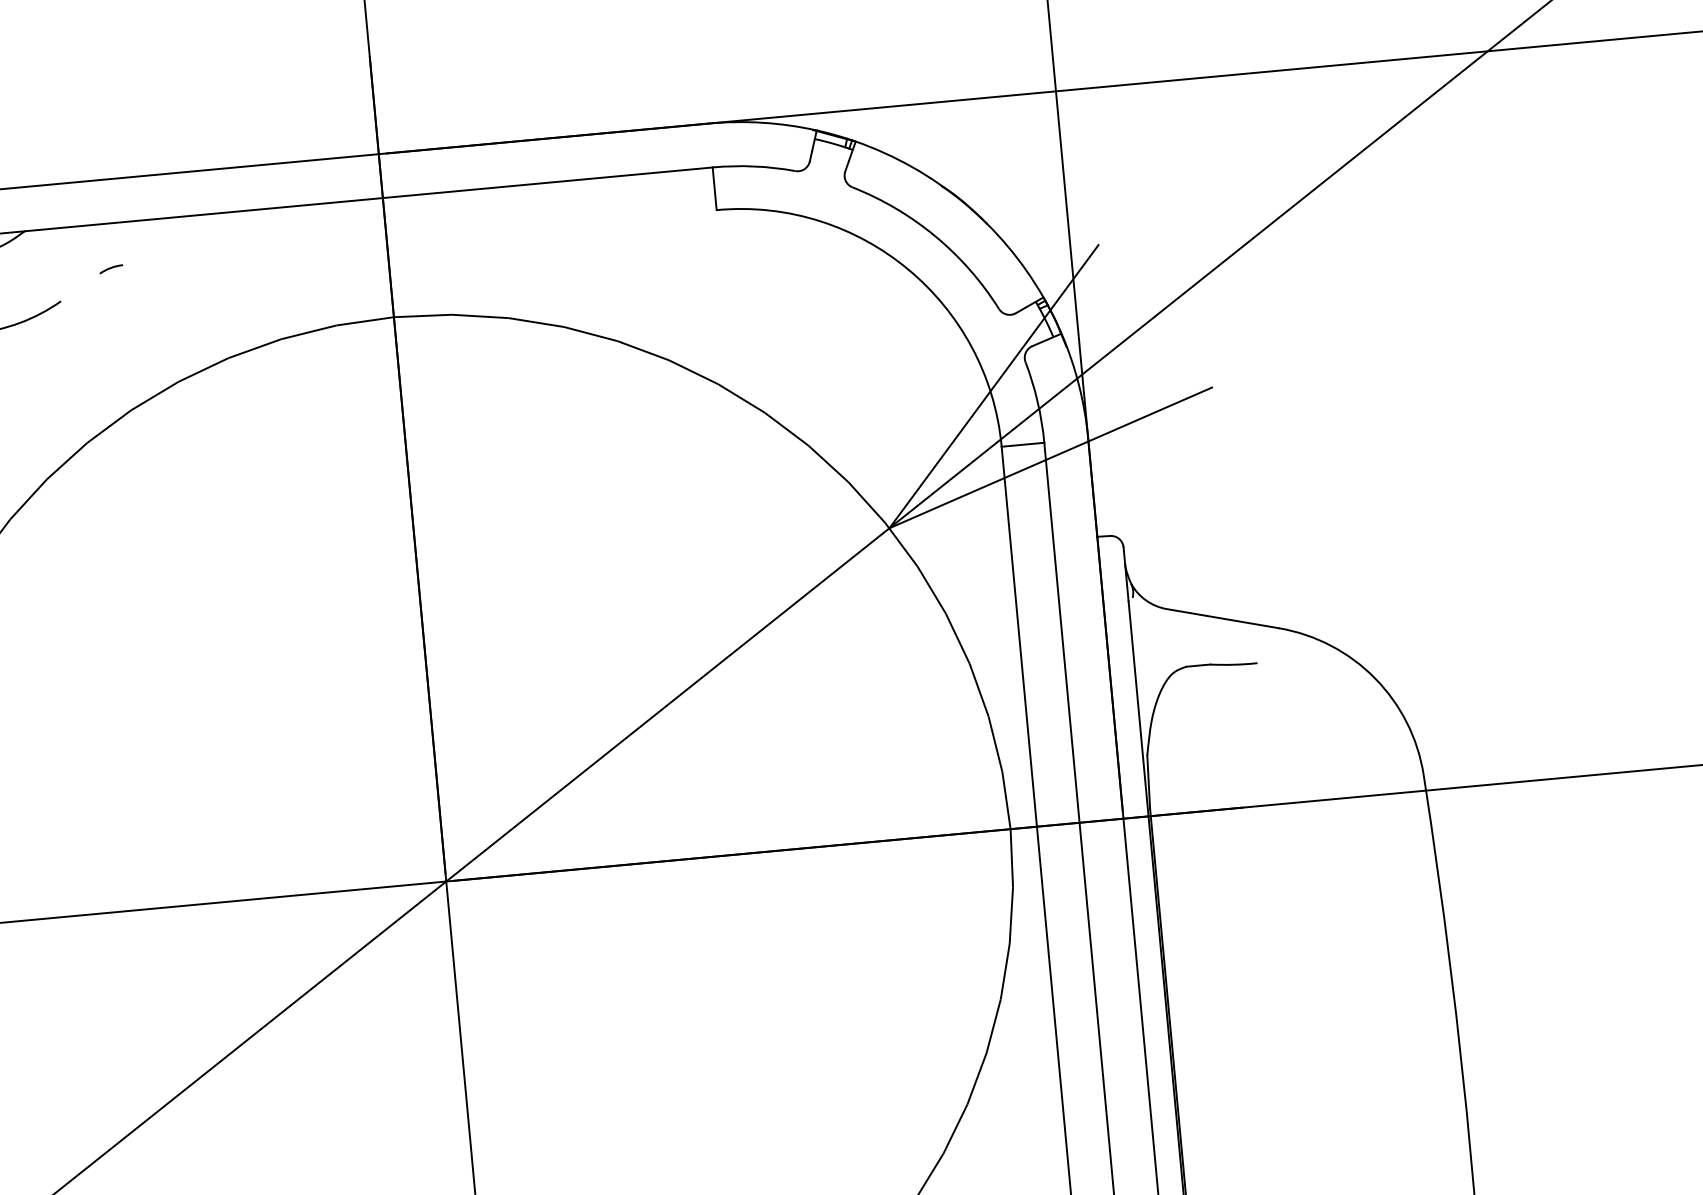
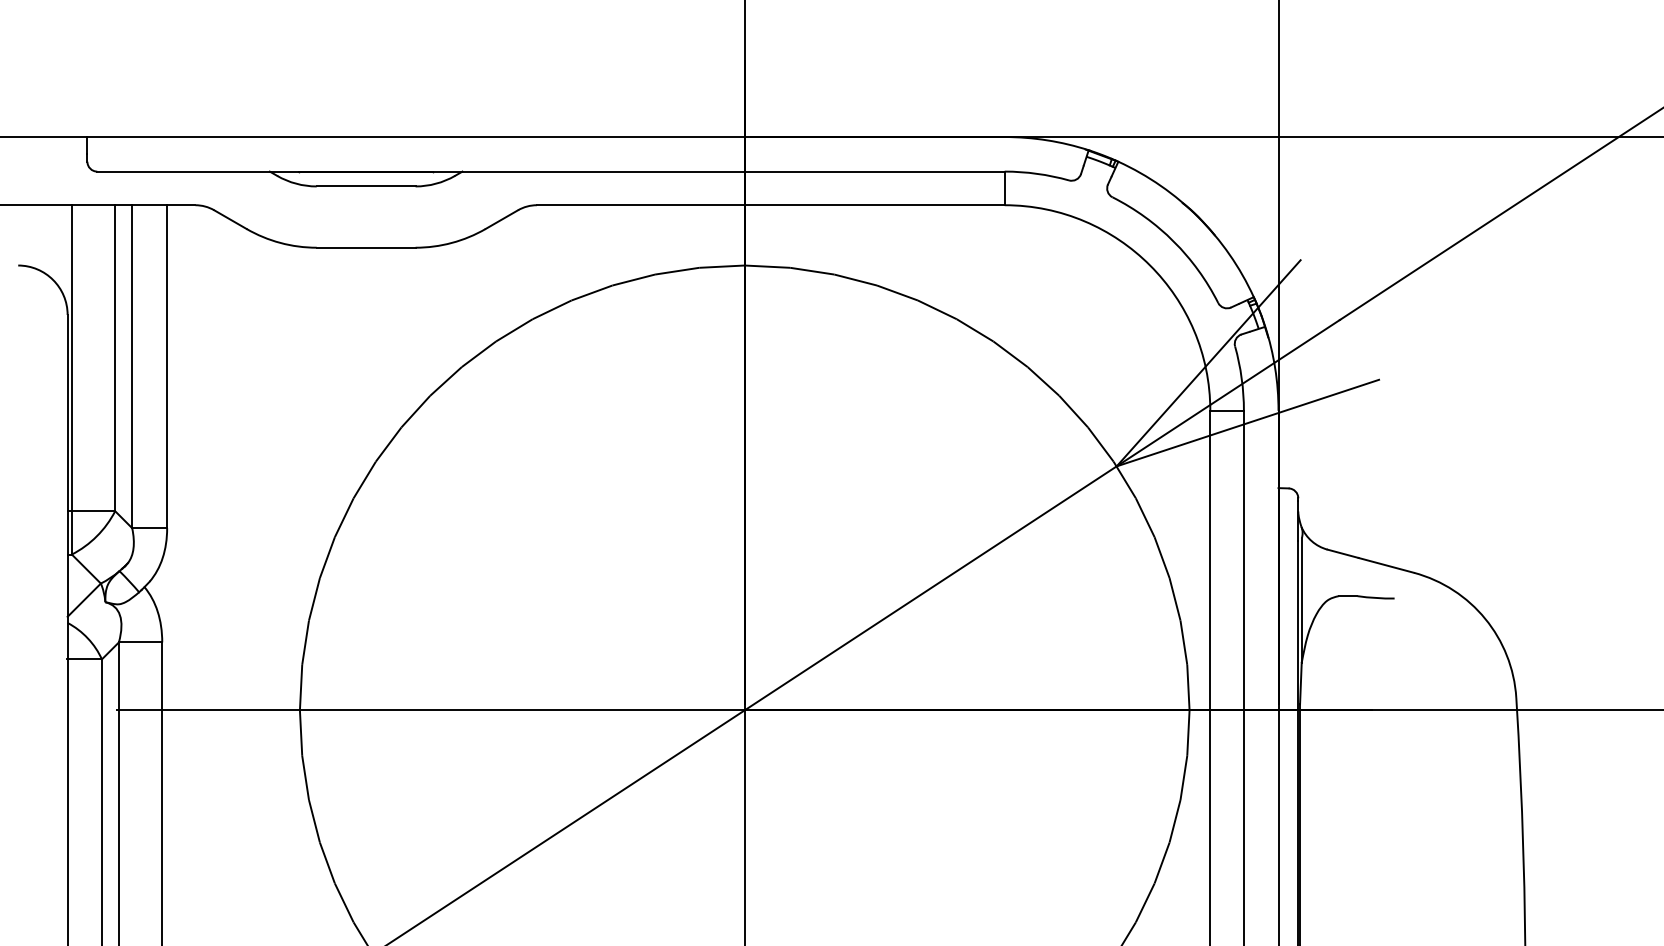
line: (419, 238) -> (770, 205), added
line: (79, 287) -> (501, 219), added
line: (1139, 676) -> (1301, 600), added

